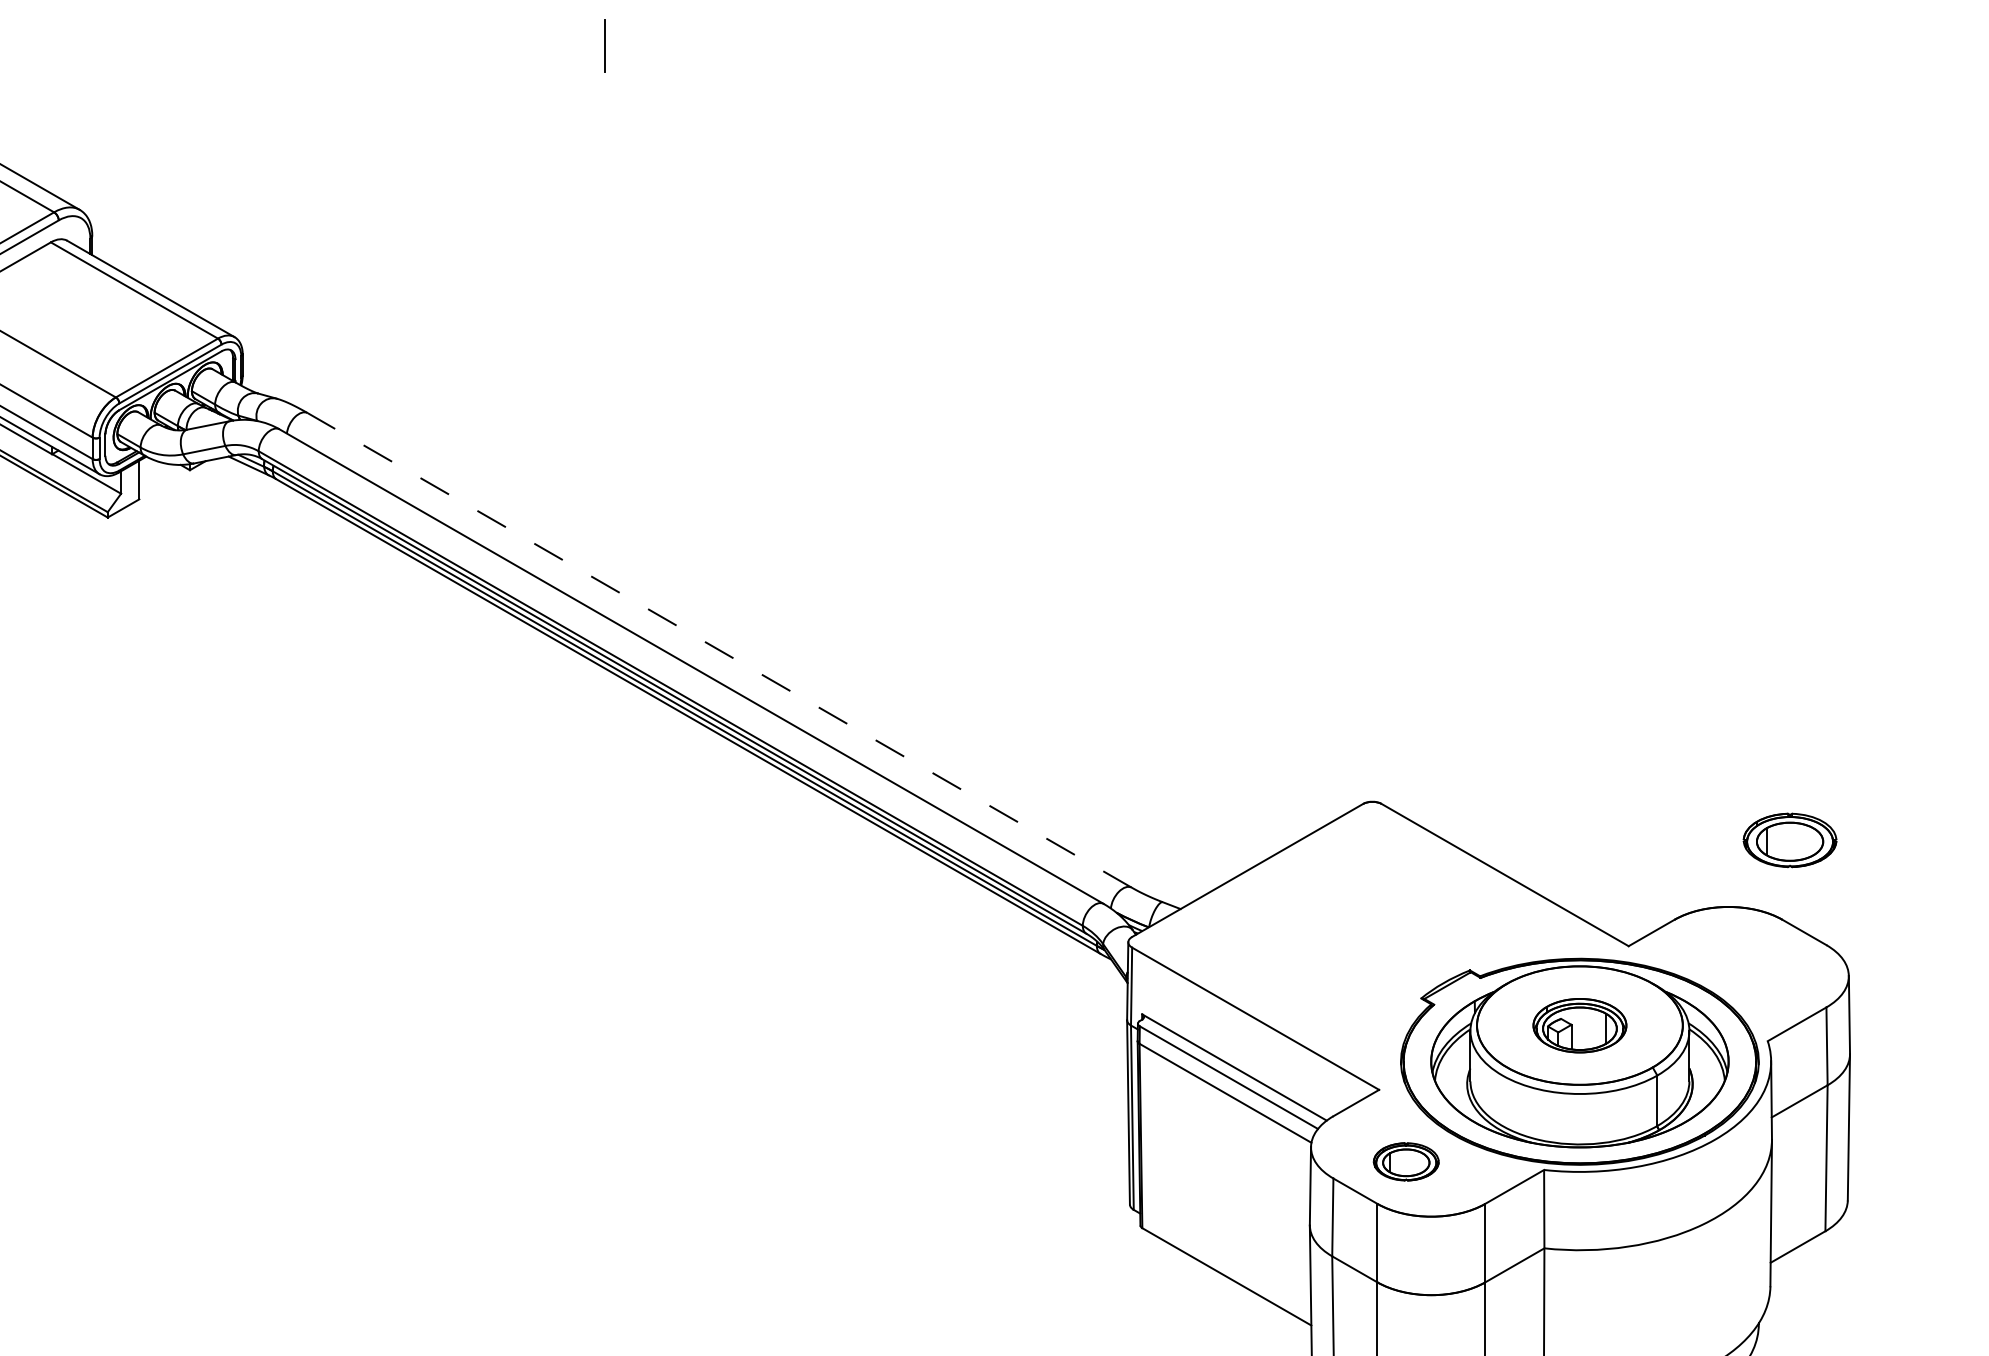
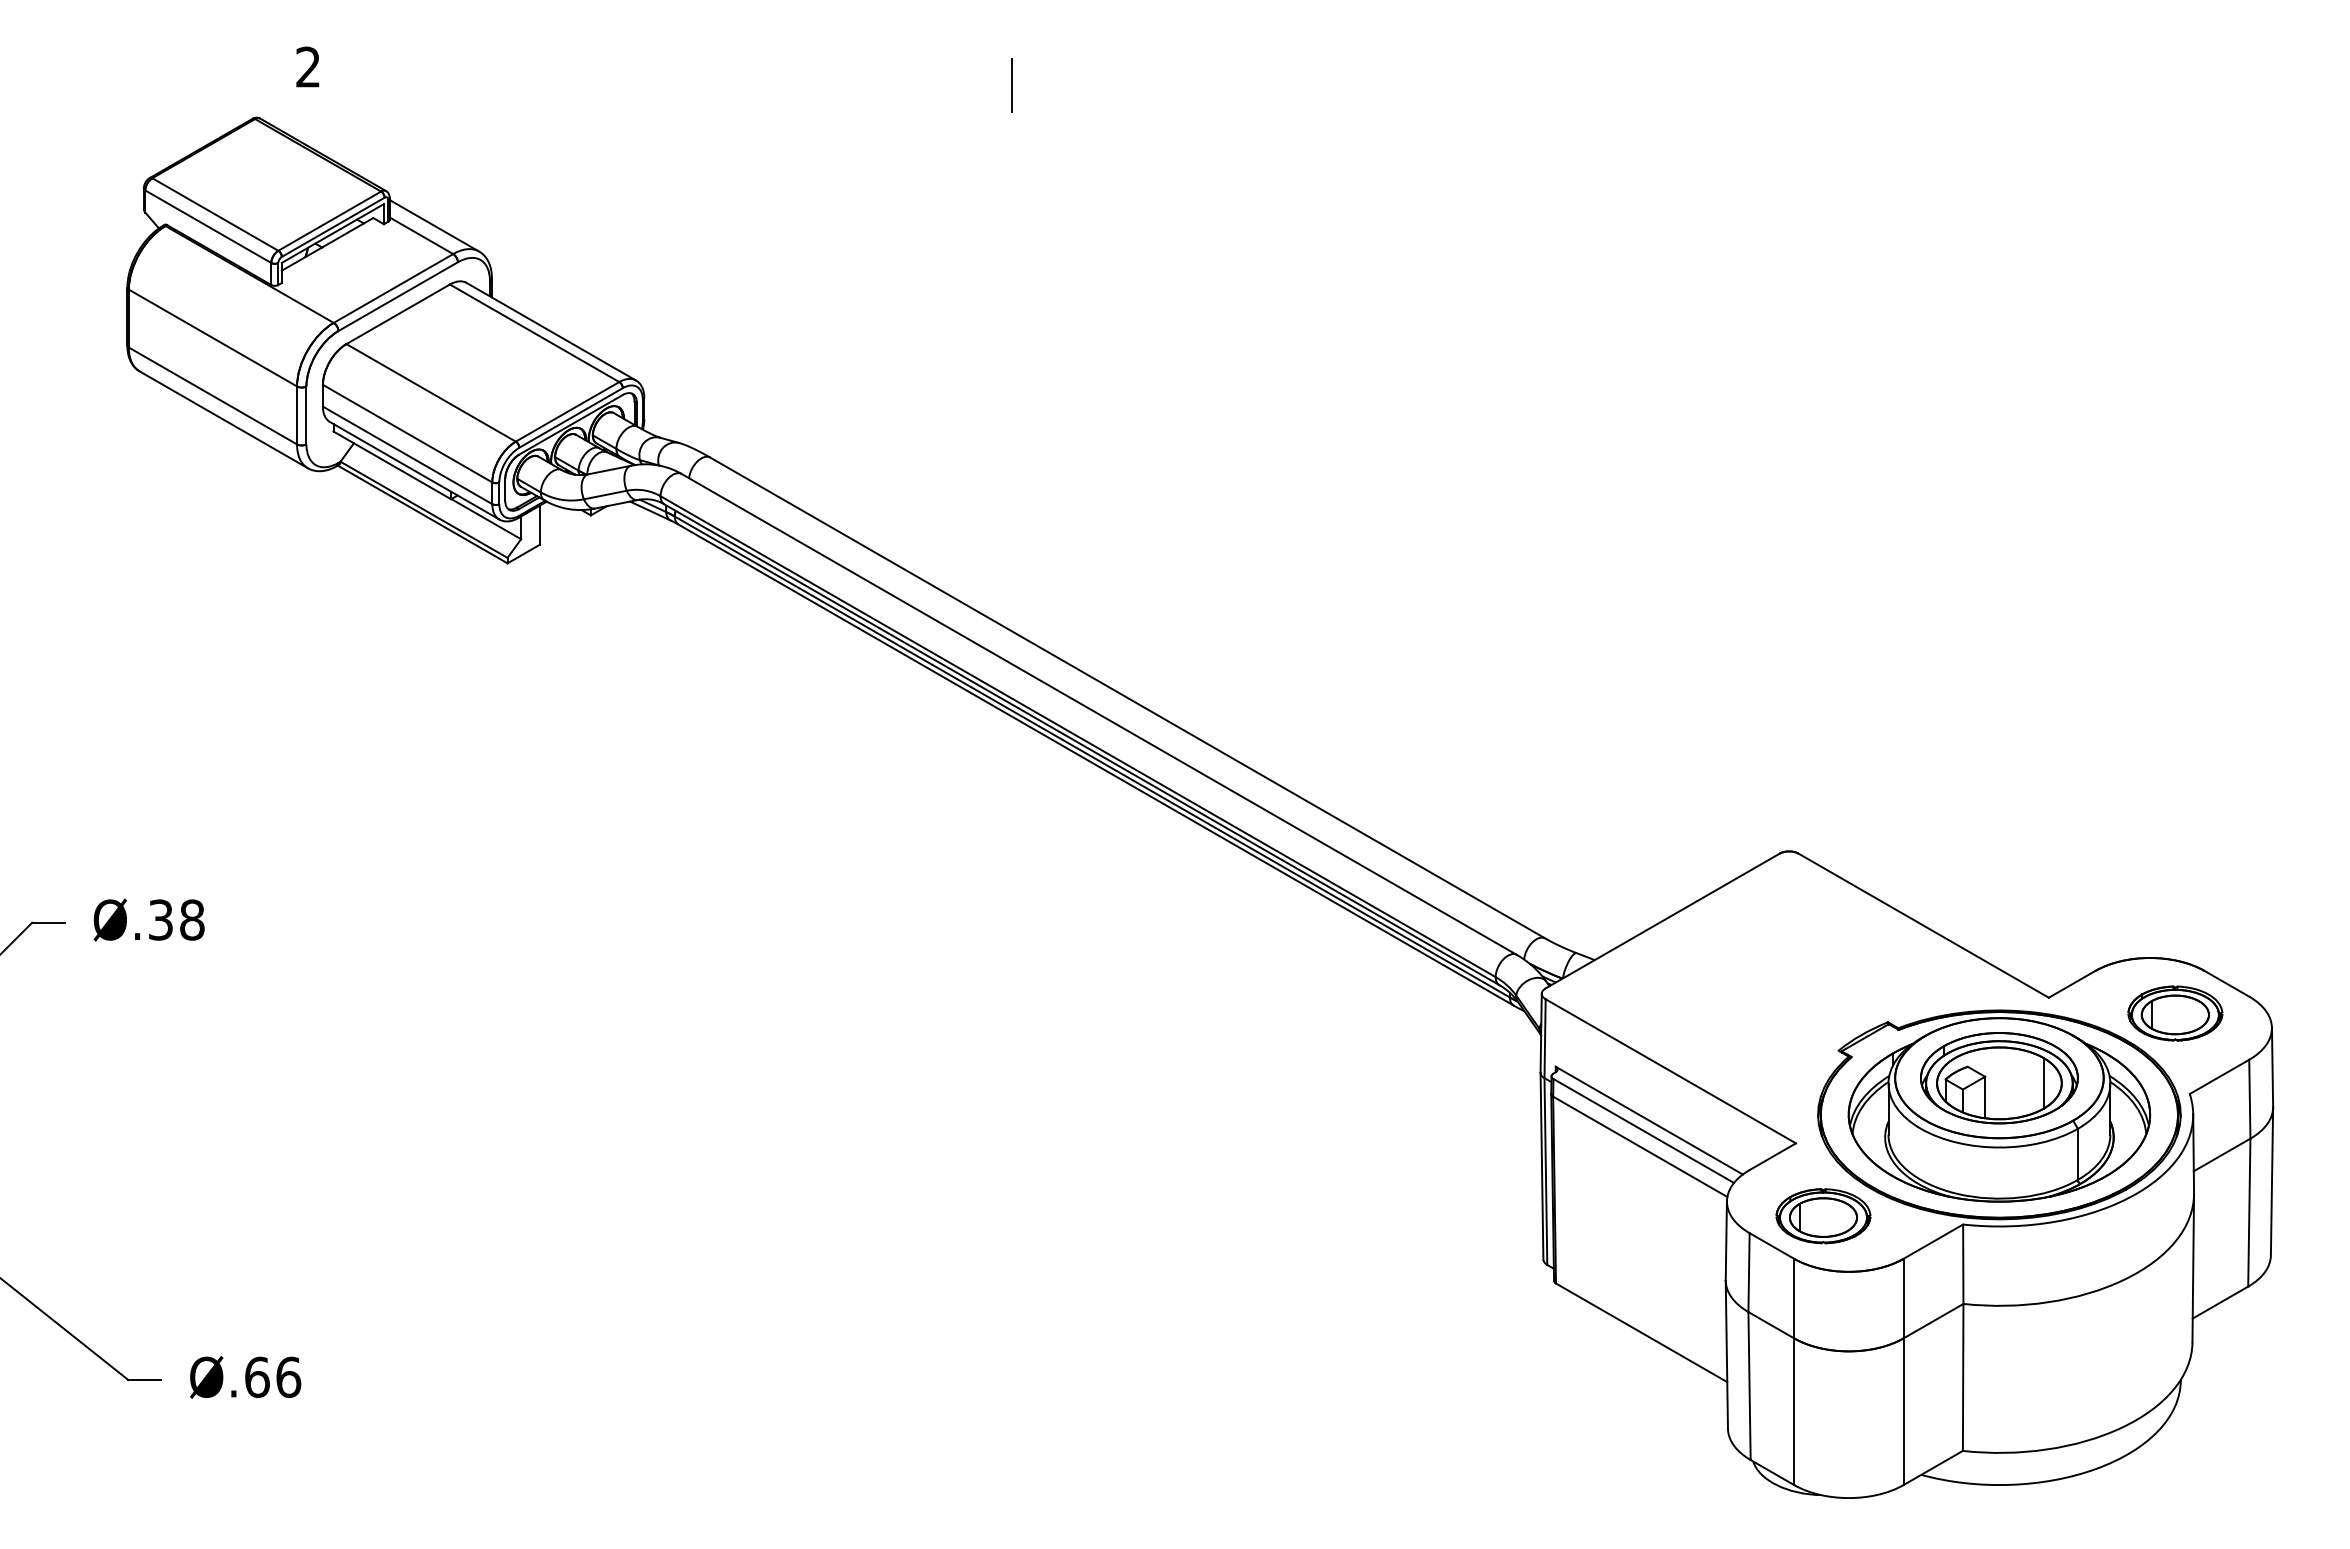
line: (719, 649) -> (1127, 697), dashed -> solid
part: (1790, 840) -> (2175, 1013), moved
part: (1579, 1025) -> (1999, 1078), size x1.67
part: (1406, 1162) -> (1823, 1216), size x1.43

